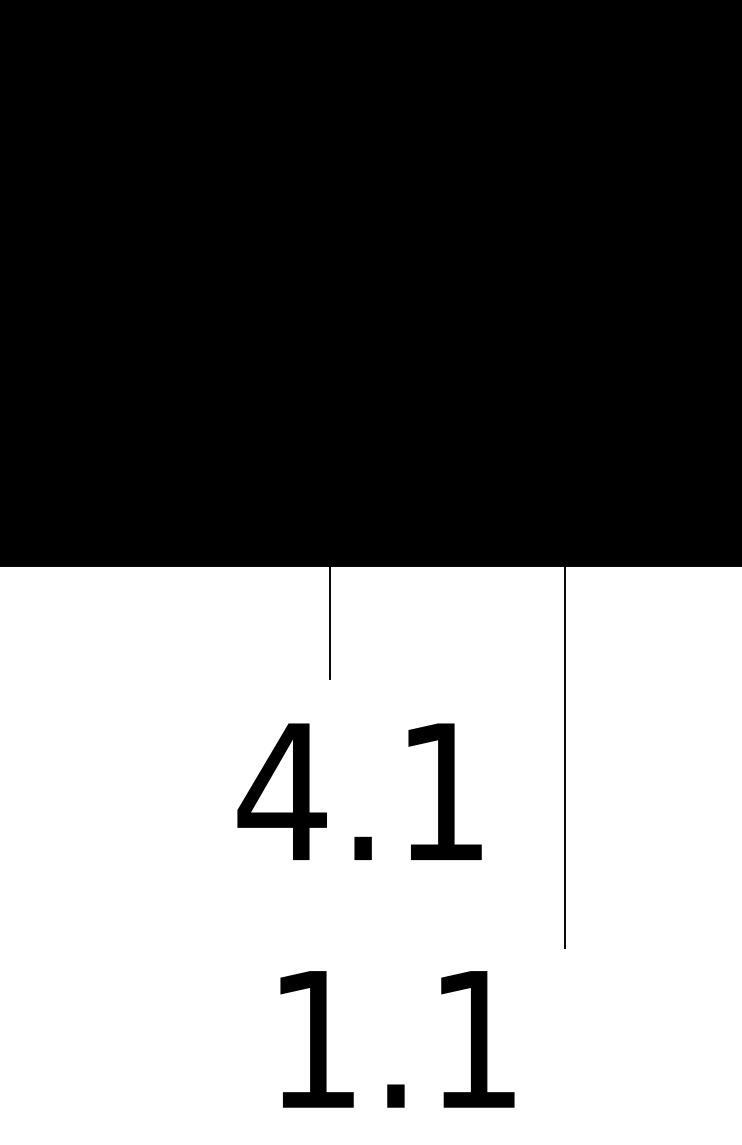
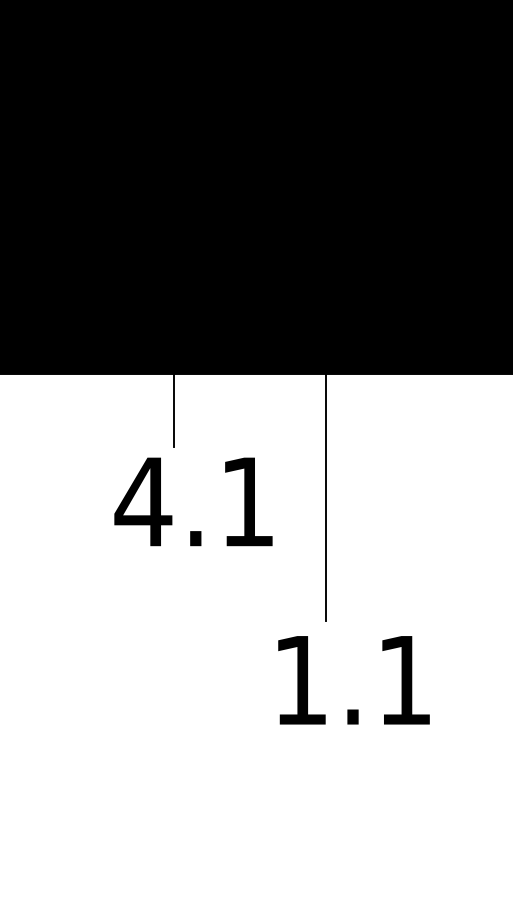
text: (359, 791) -> (193, 501), moved
text: (396, 1039) -> (353, 680), moved

